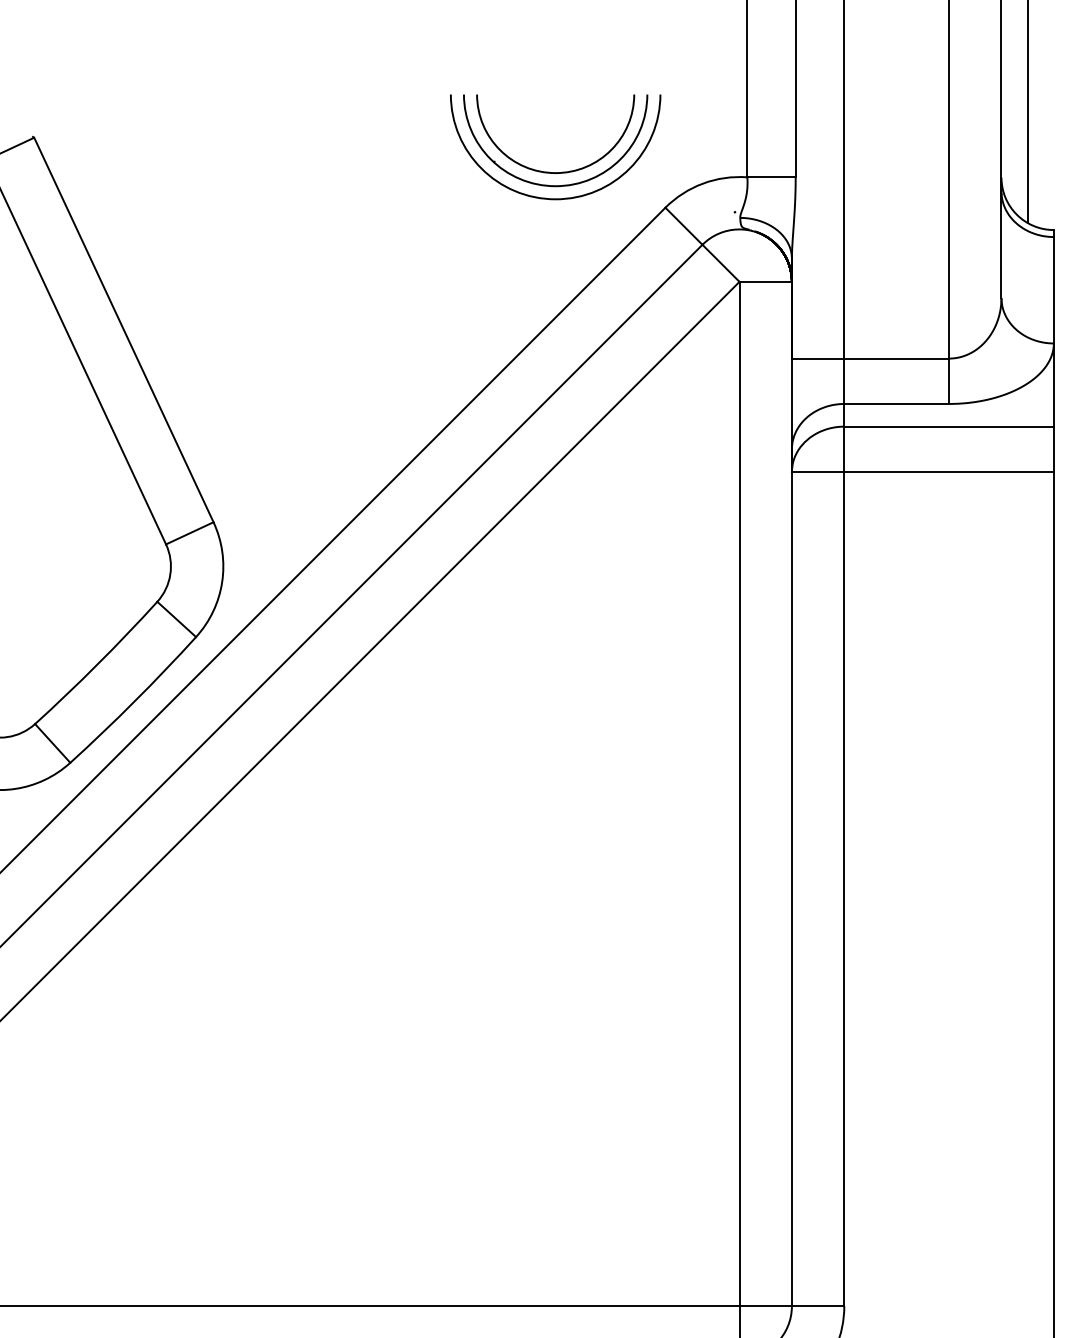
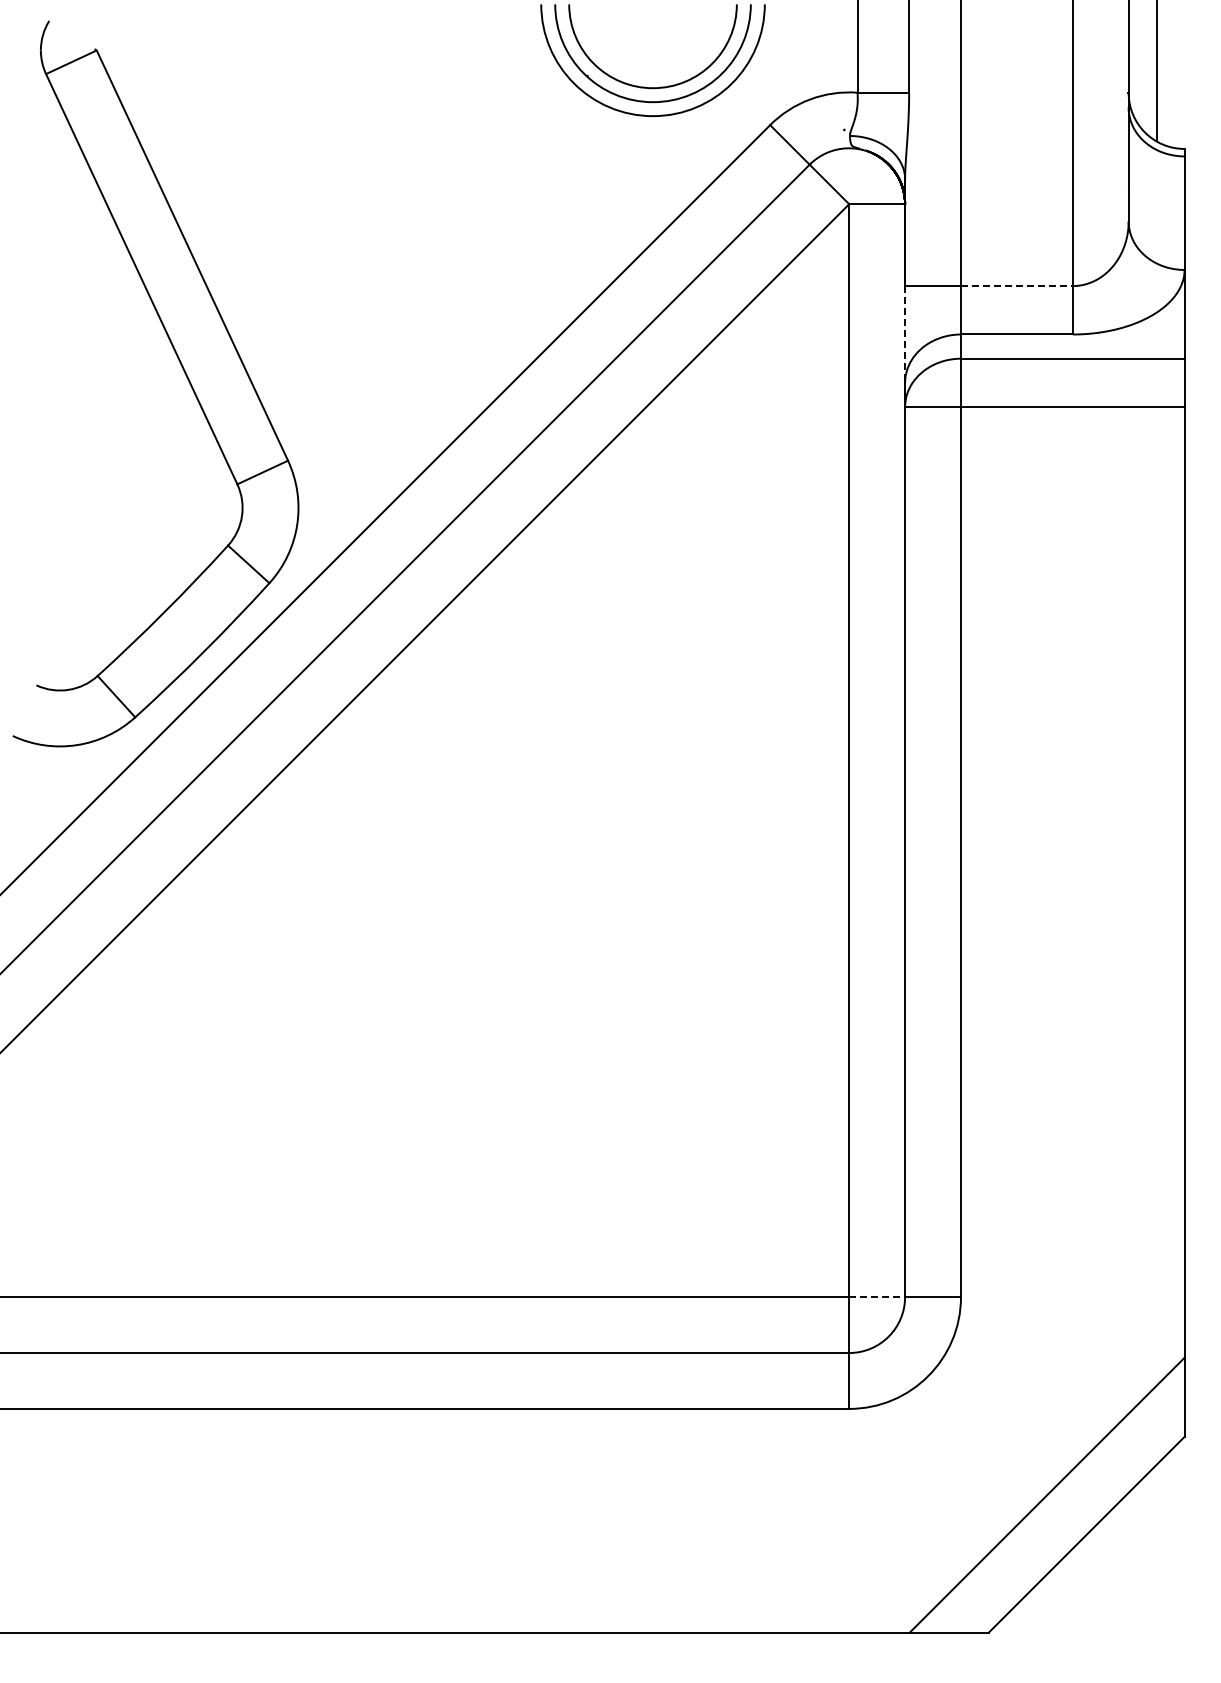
line: (896, 358) -> (1016, 286), solid -> dashed
line: (792, 404) -> (905, 335), solid -> dashed
line: (766, 1306) -> (877, 1297), solid -> dashed

